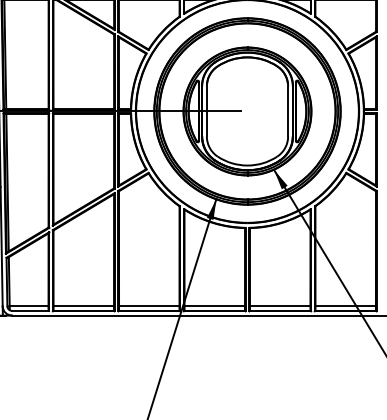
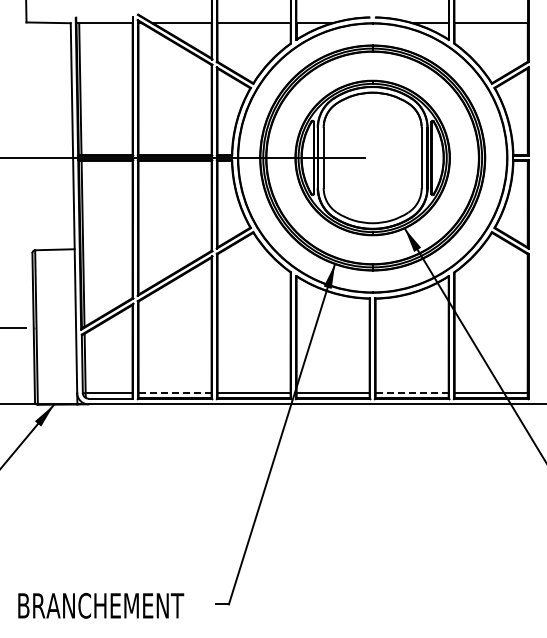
line: (83, 306) -> (174, 393), solid -> dashed
line: (279, 306) -> (411, 393), solid -> dashed

